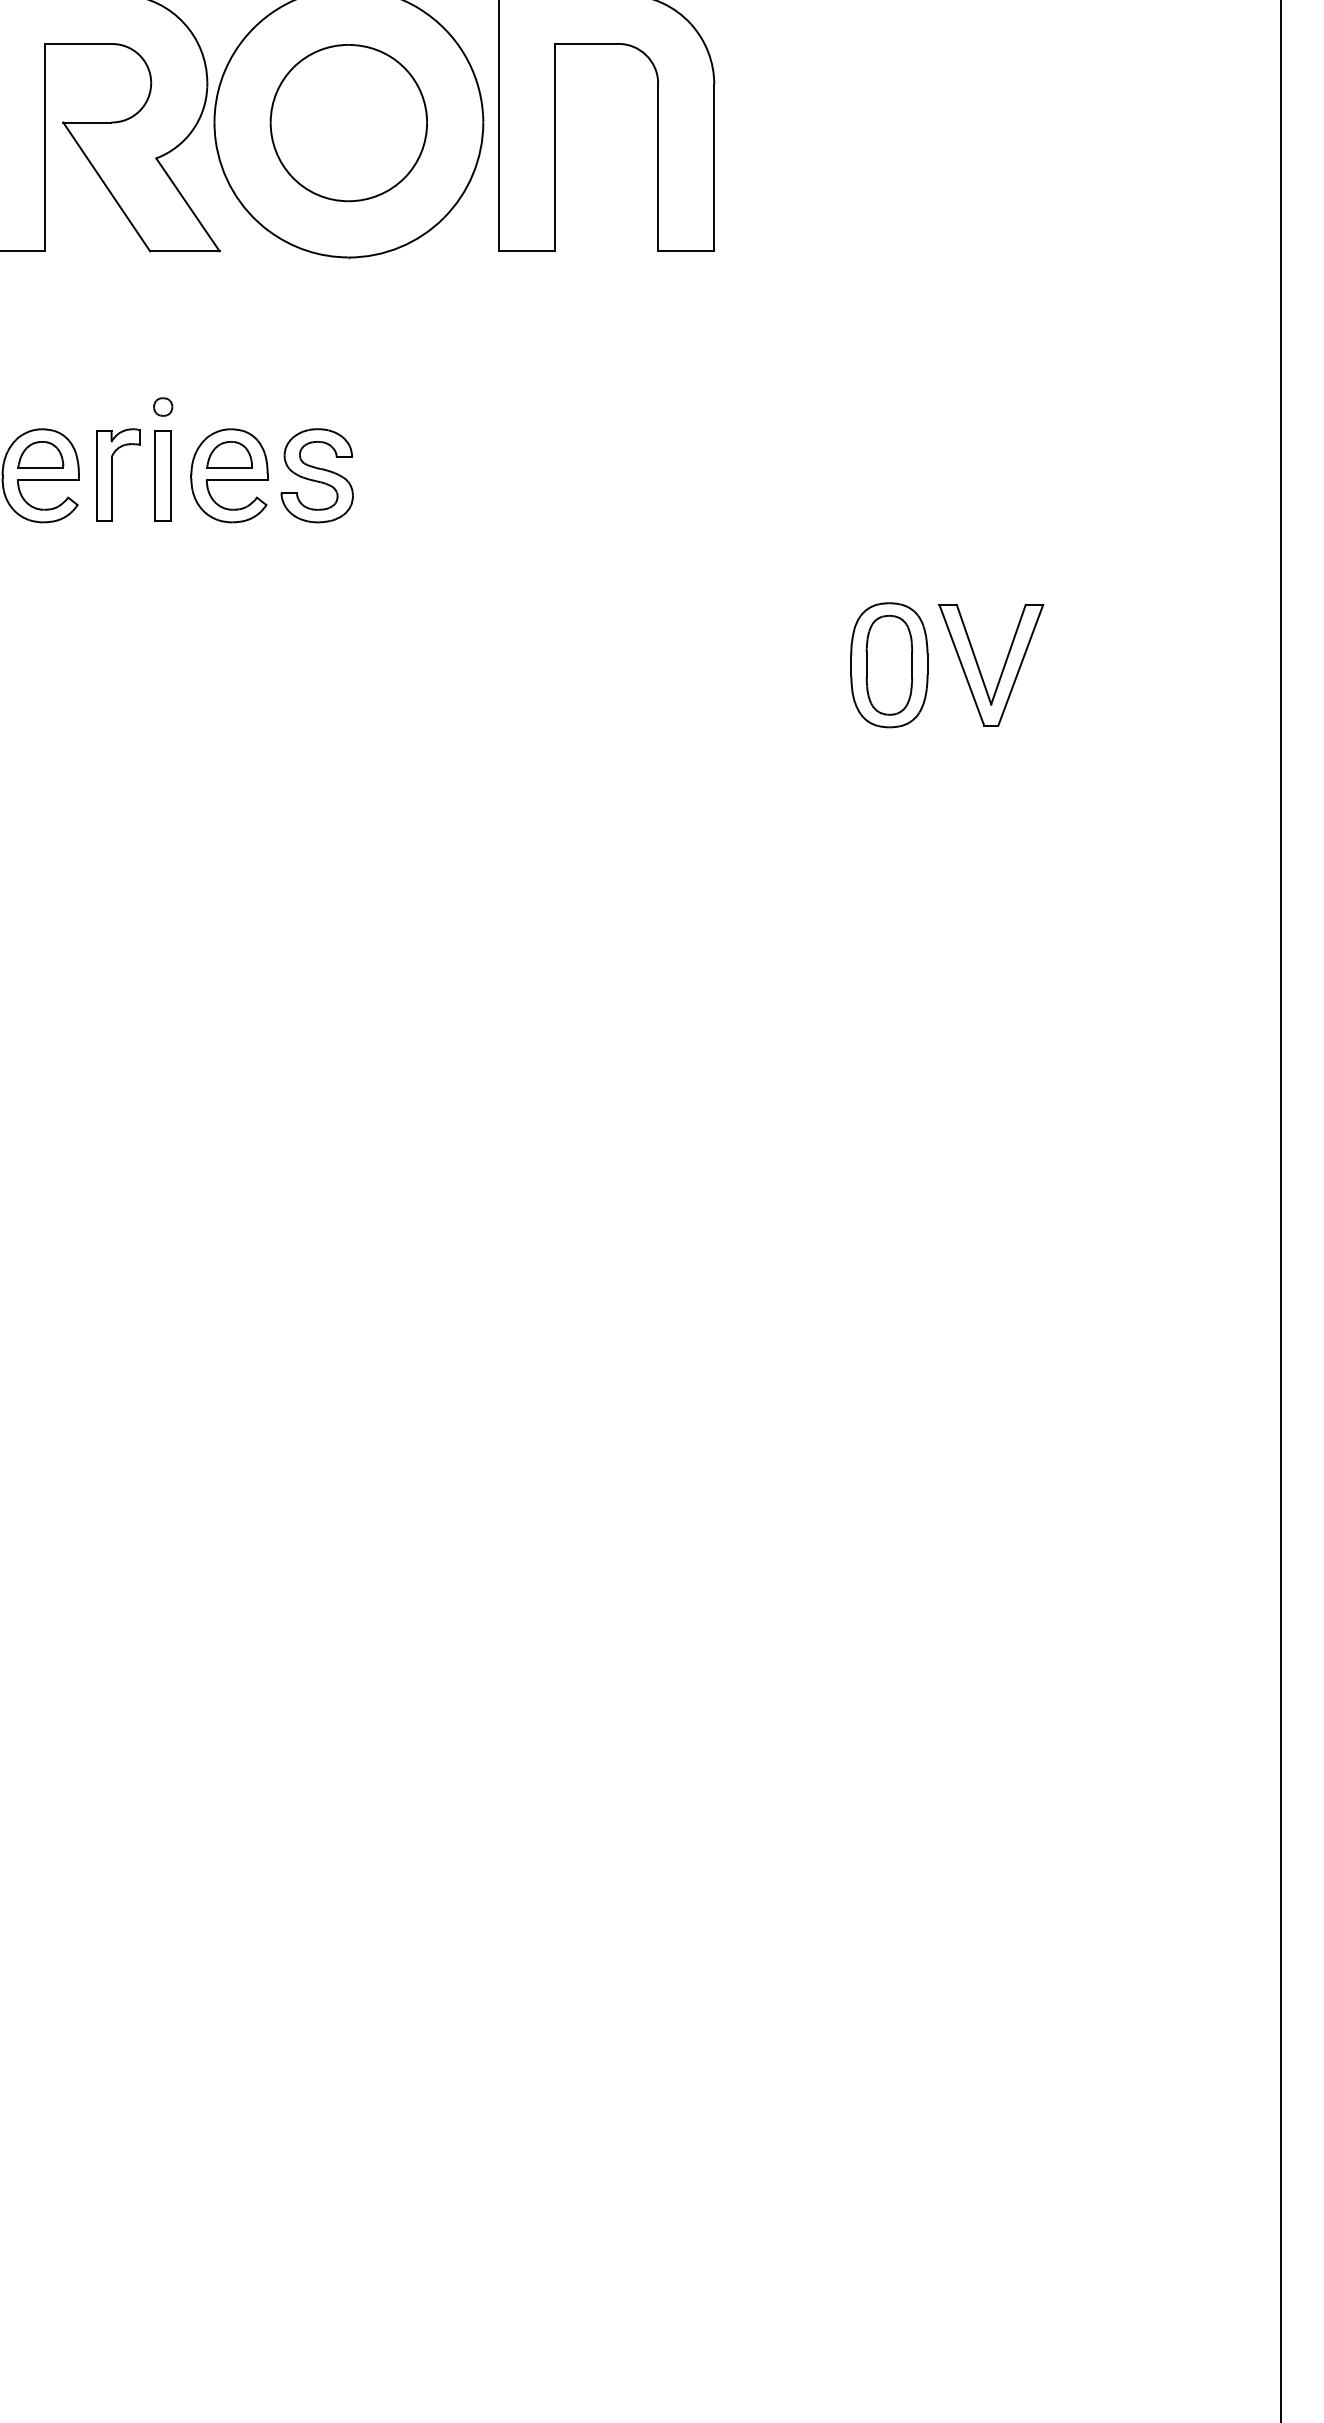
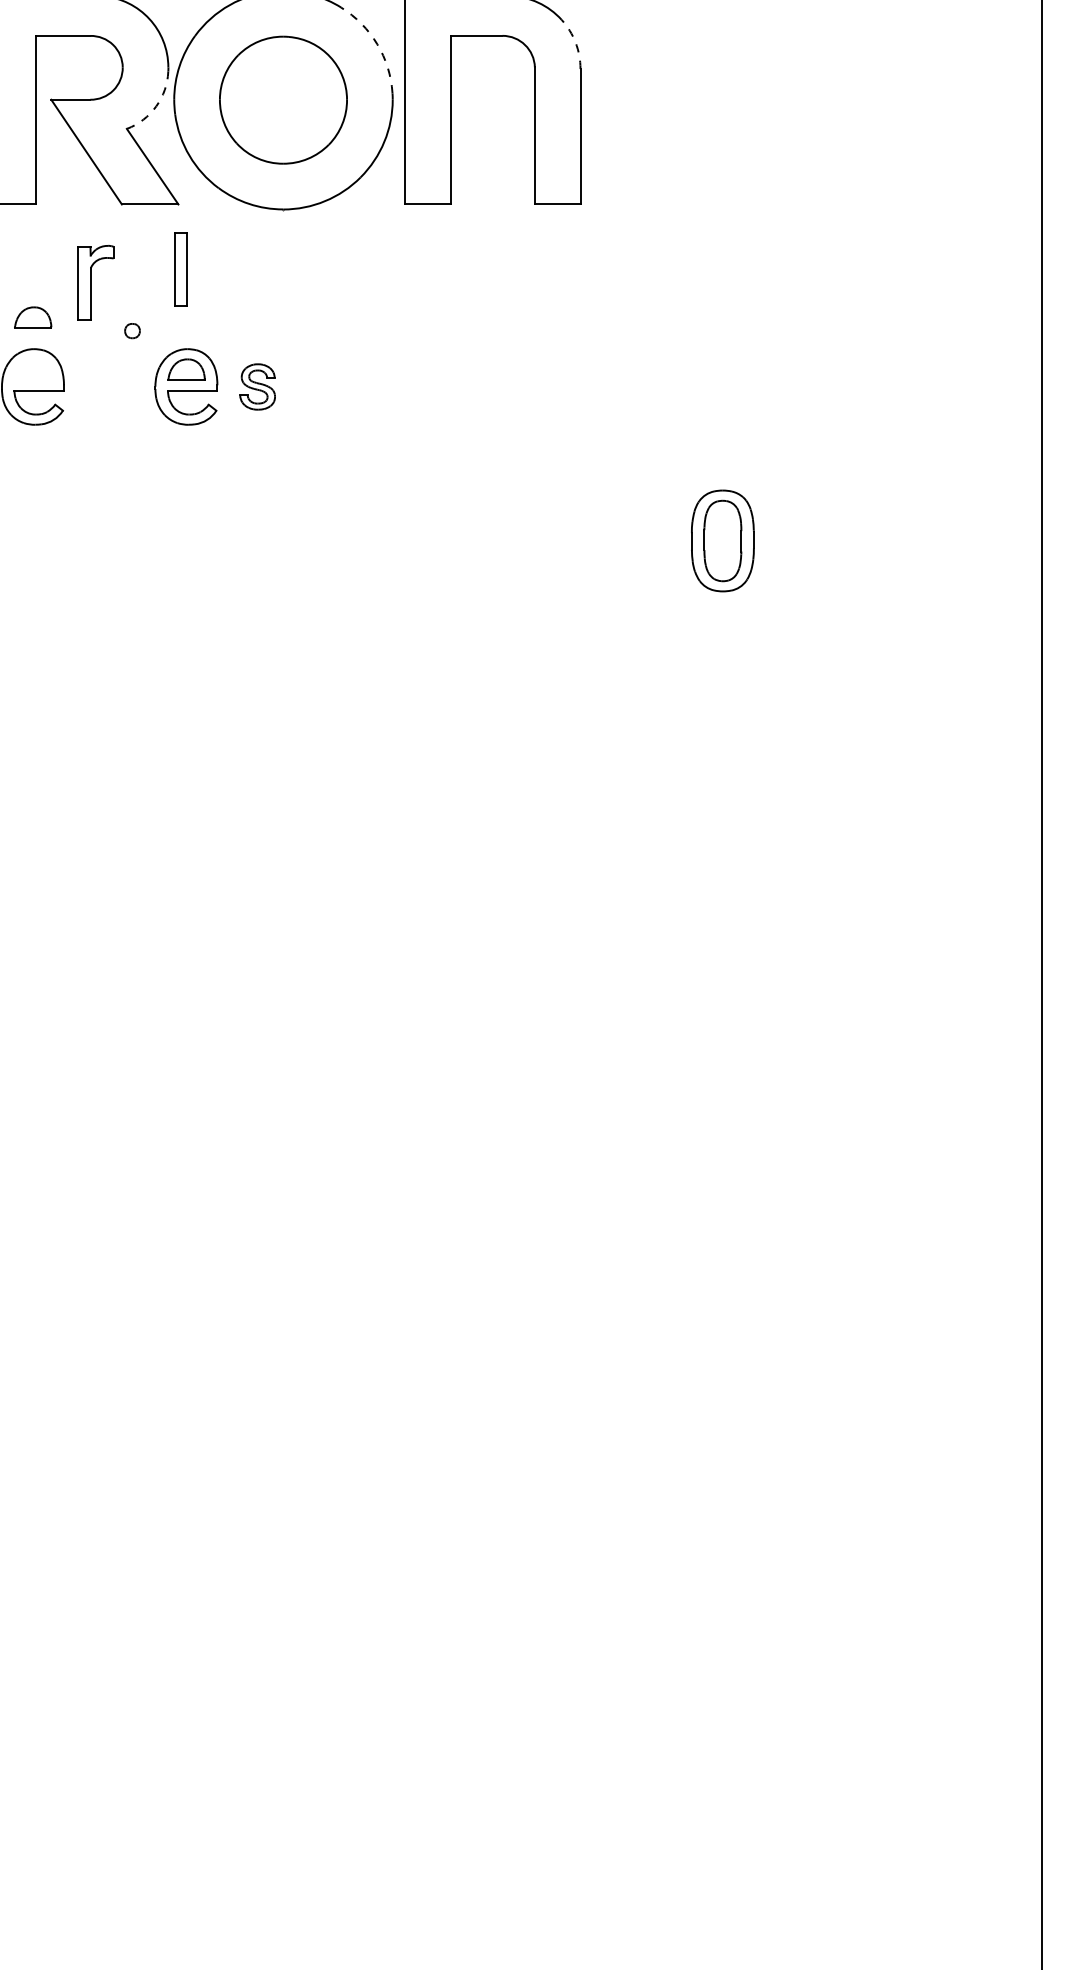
arc: (708, 52) -> (575, 42), solid -> dashed
arc: (464, 54) -> (377, 44), solid -> dashed
arc: (192, 130) -> (156, 106), solid -> dashed
part: (40, 454) -> (32, 317), moved
part: (118, 474) -> (96, 282), moved
part: (162, 475) -> (180, 269), moved
part: (316, 475) -> (257, 386), size x0.6
part: (1002, 668) -> (814, 543), removed

